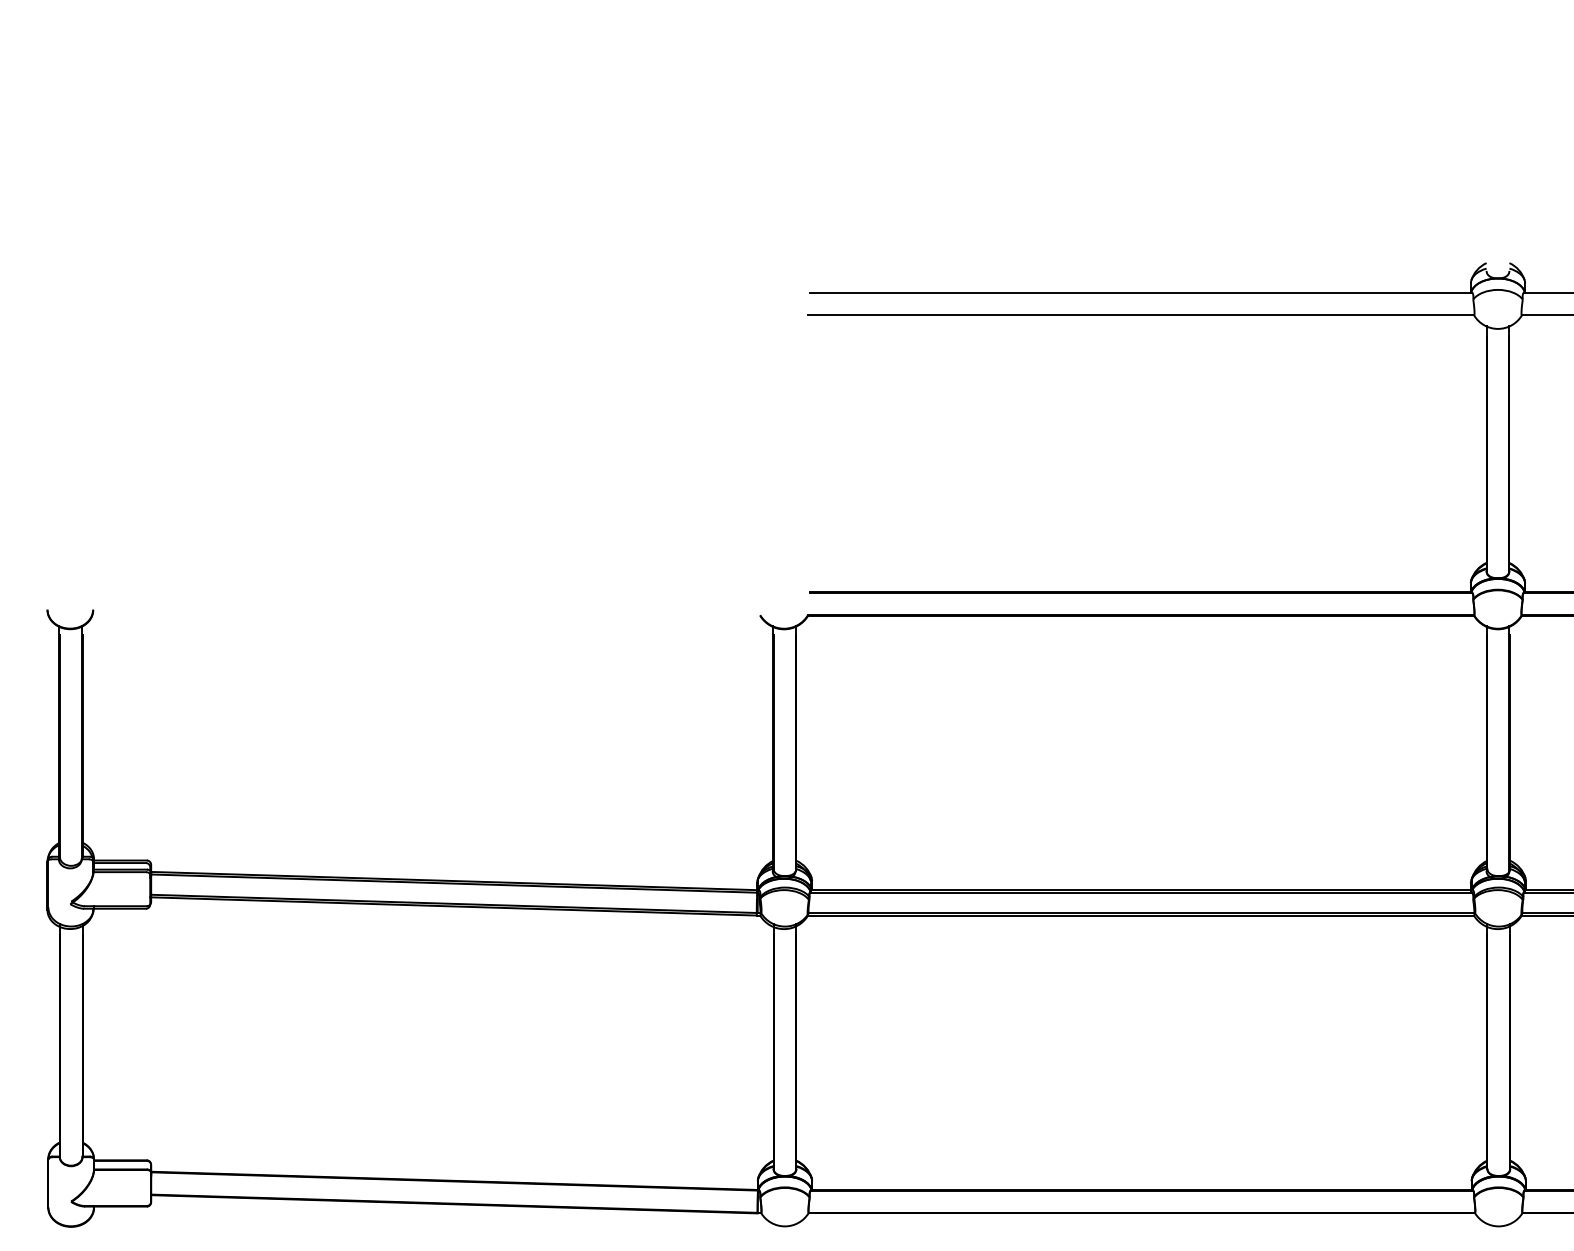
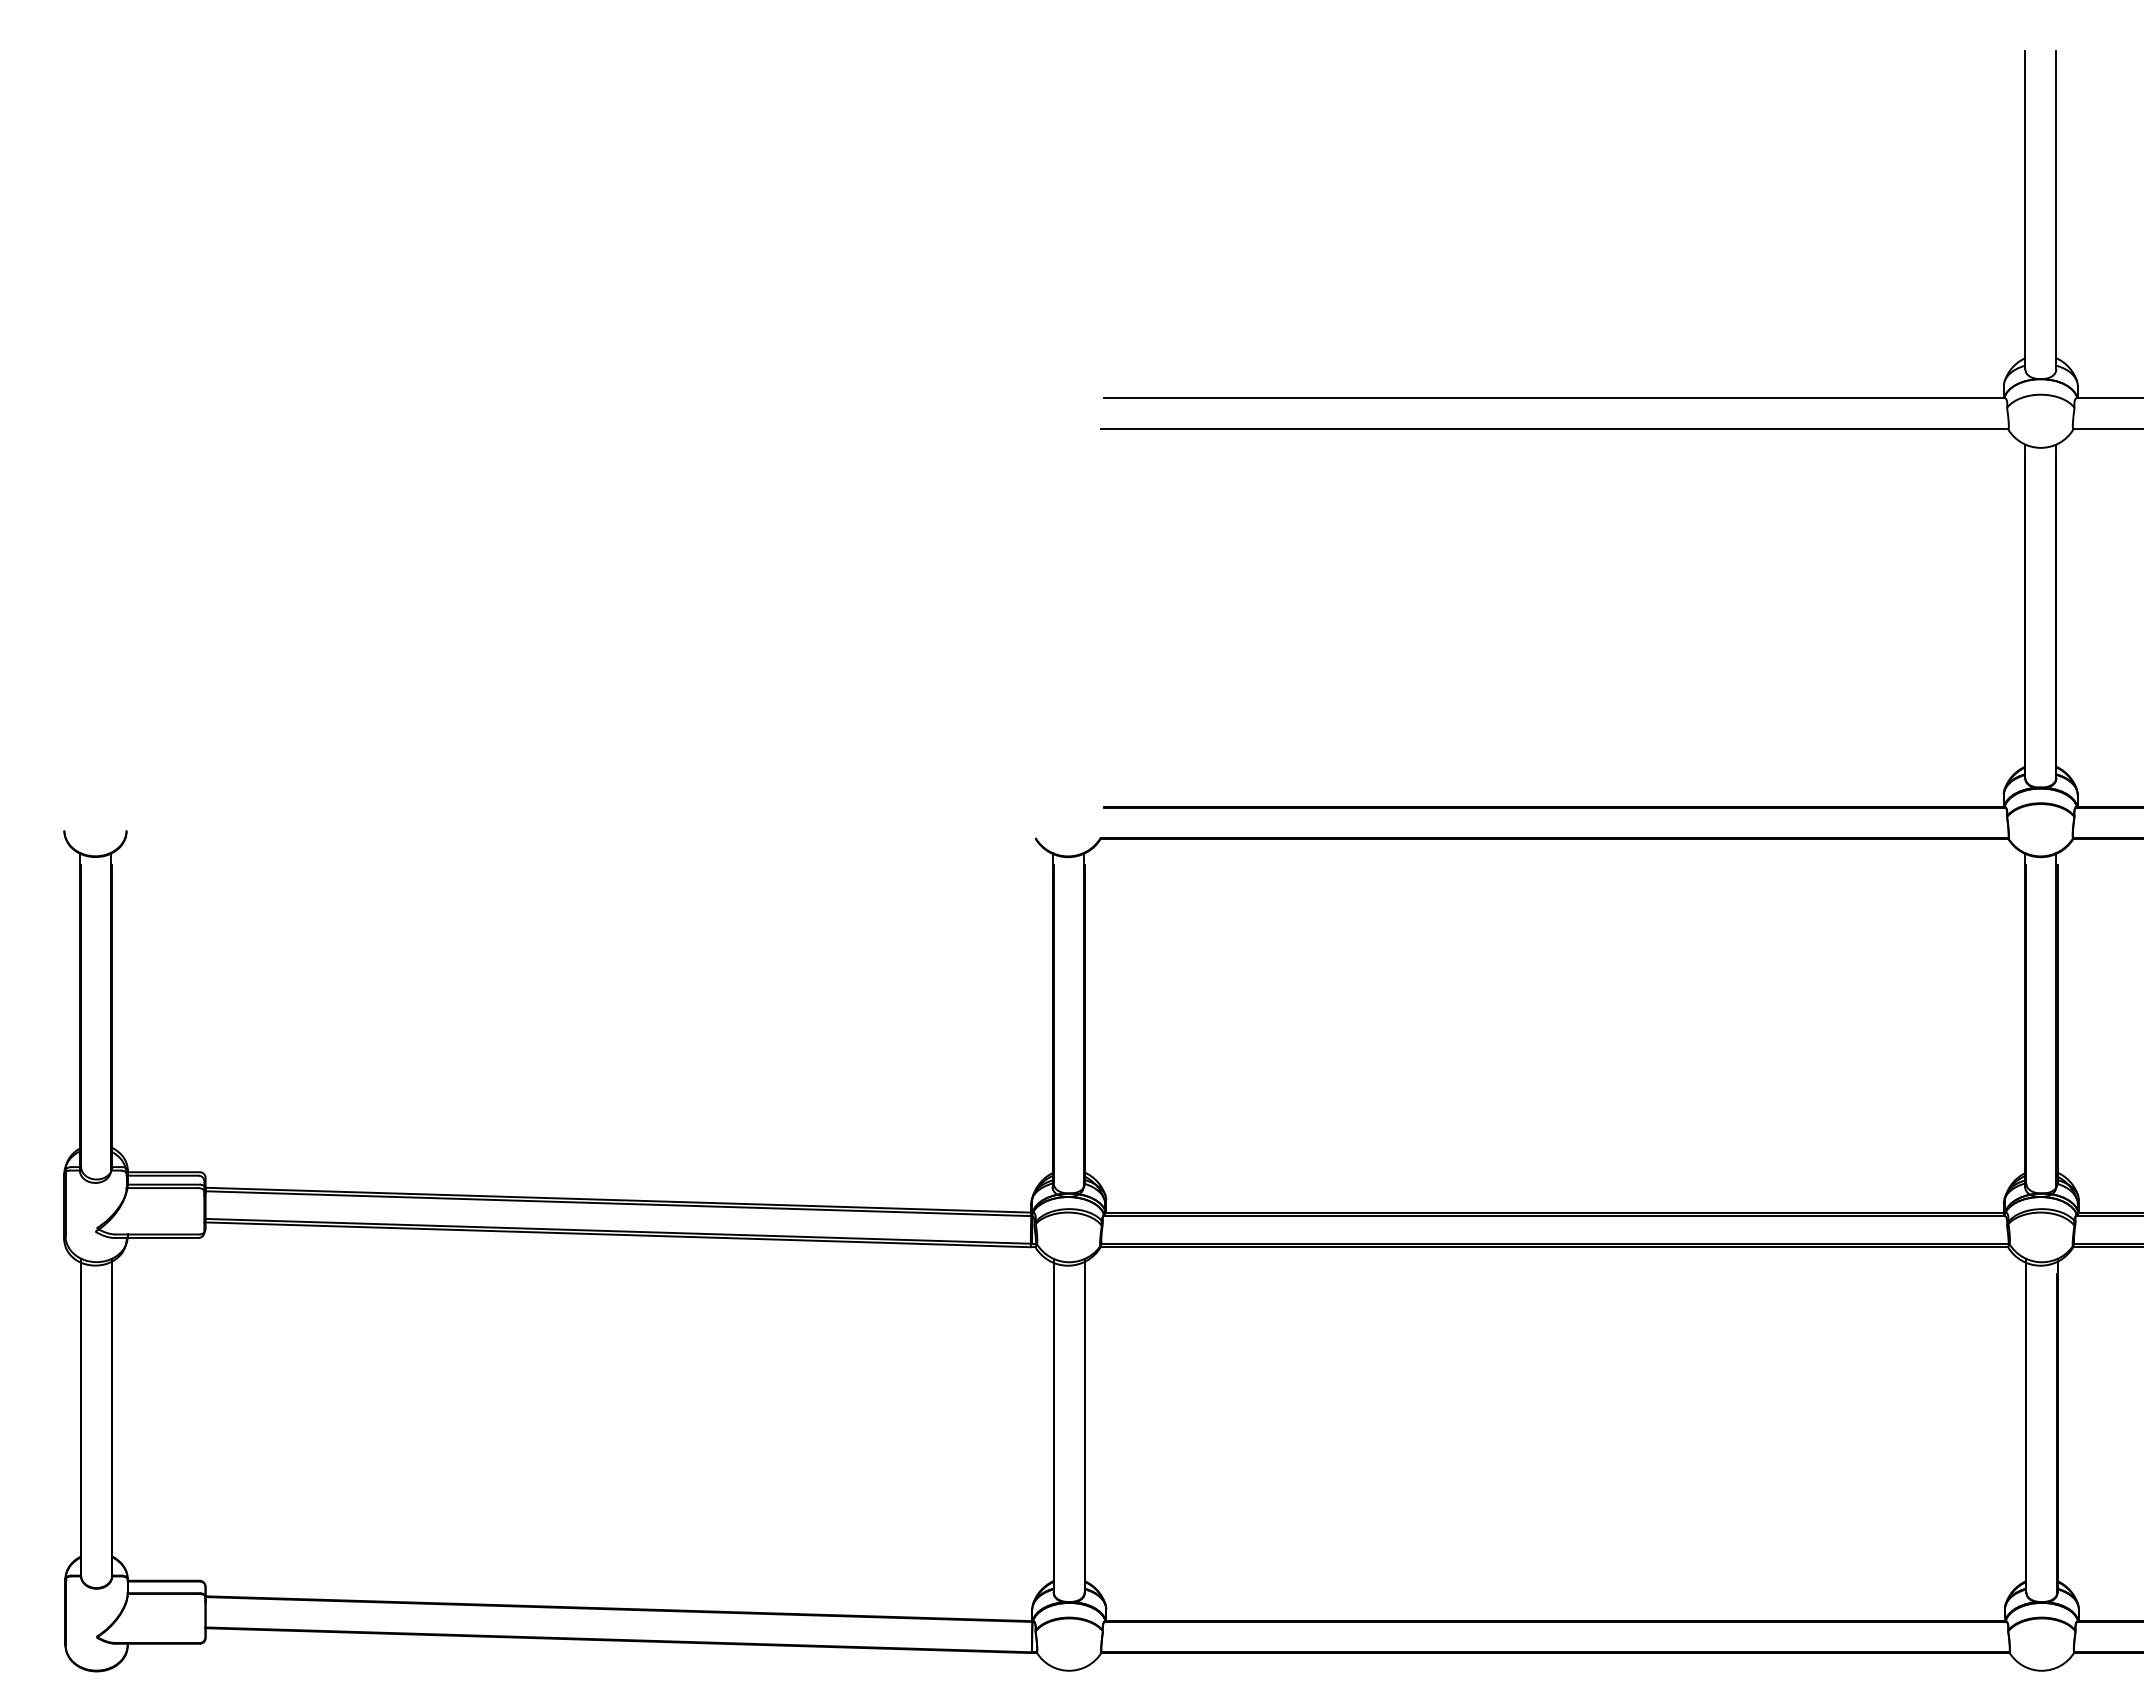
line: (1486, 153) -> (2025, 209), added
line: (1509, 153) -> (2056, 209), added

